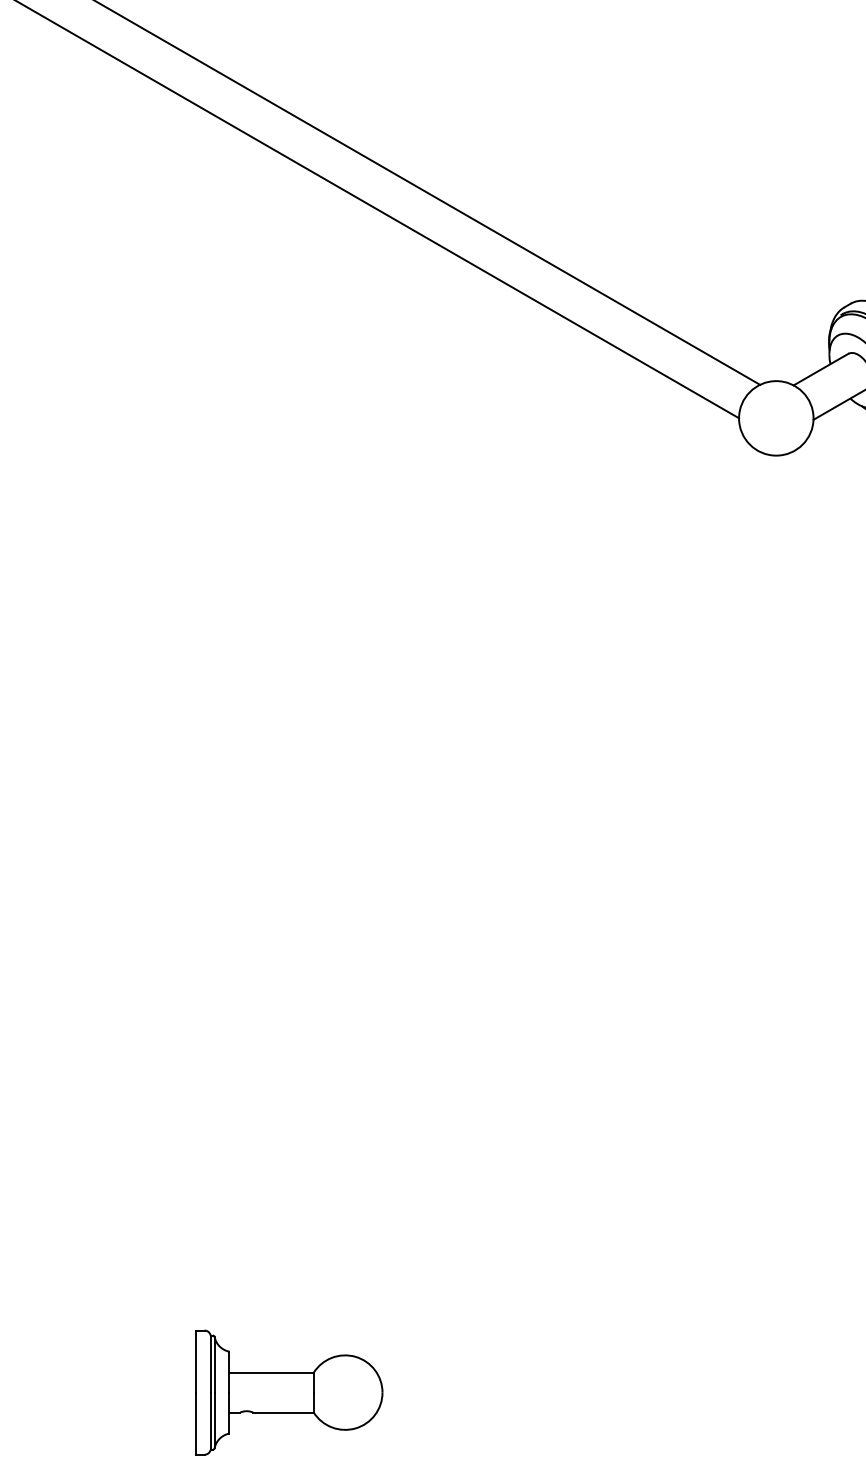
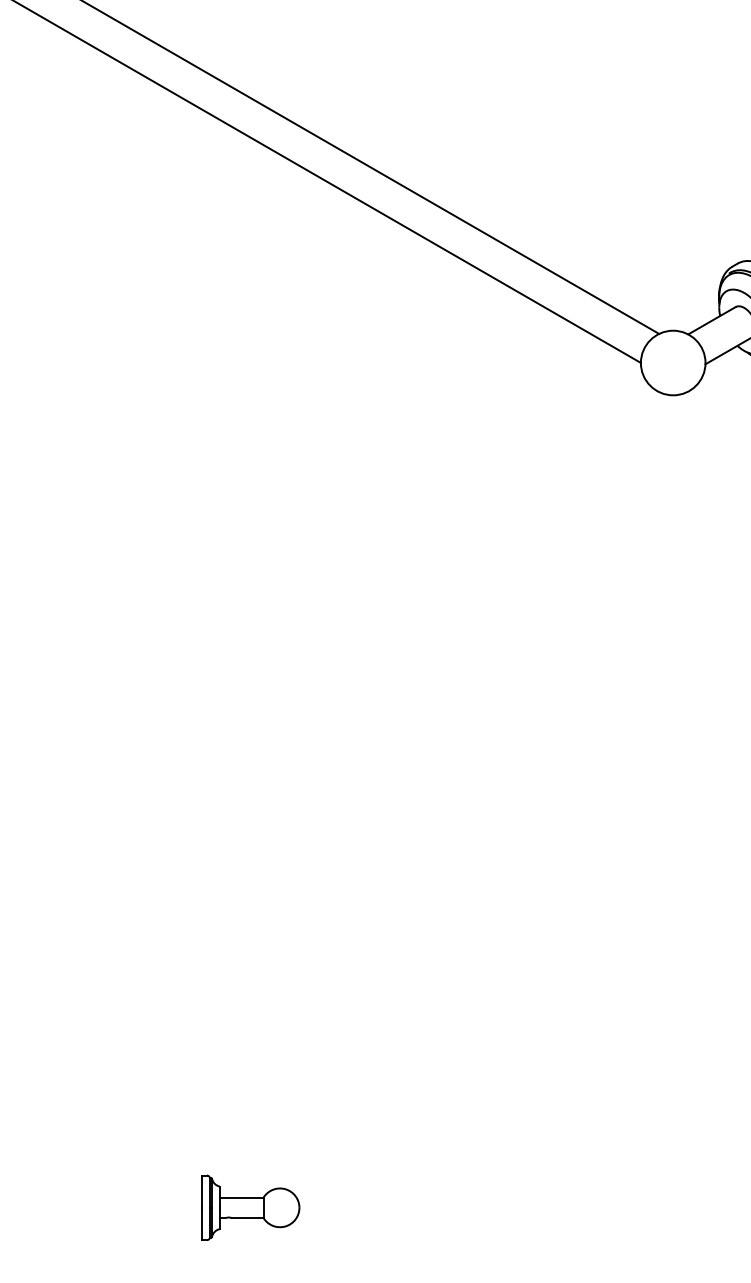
part: (289, 1392) -> (251, 1207), size x0.6

